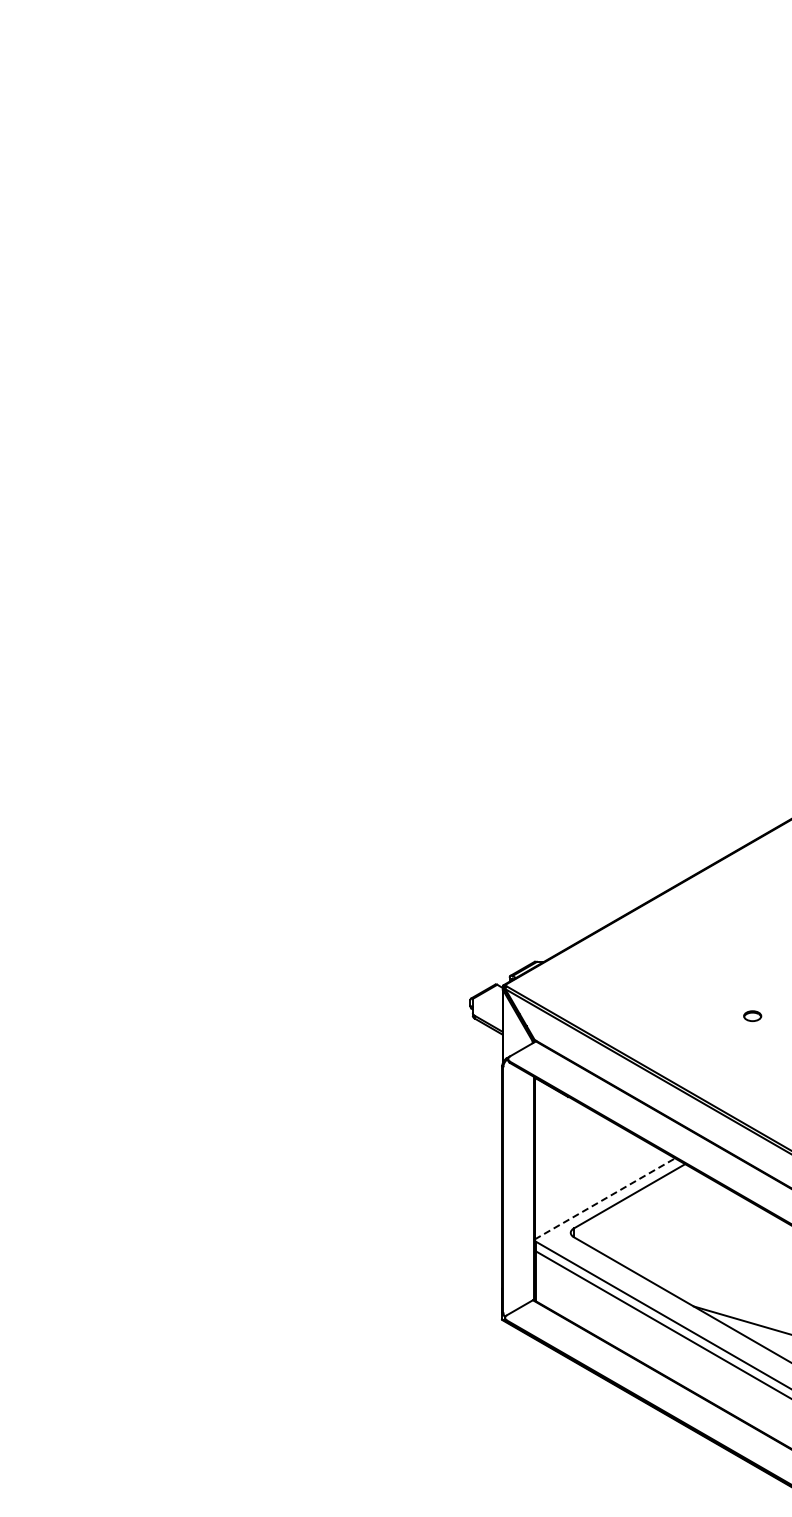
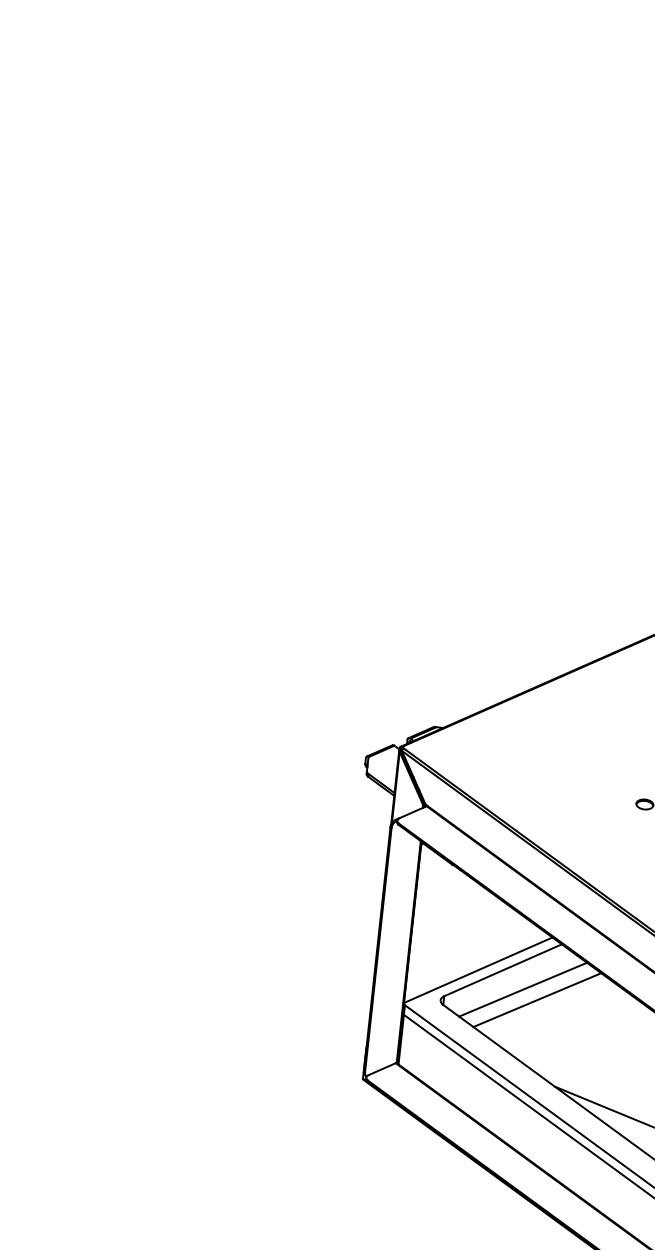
line: (605, 1198) -> (478, 969), dashed -> solid
line: (651, 1213) -> (523, 989), added
line: (666, 1221) -> (537, 999), added

